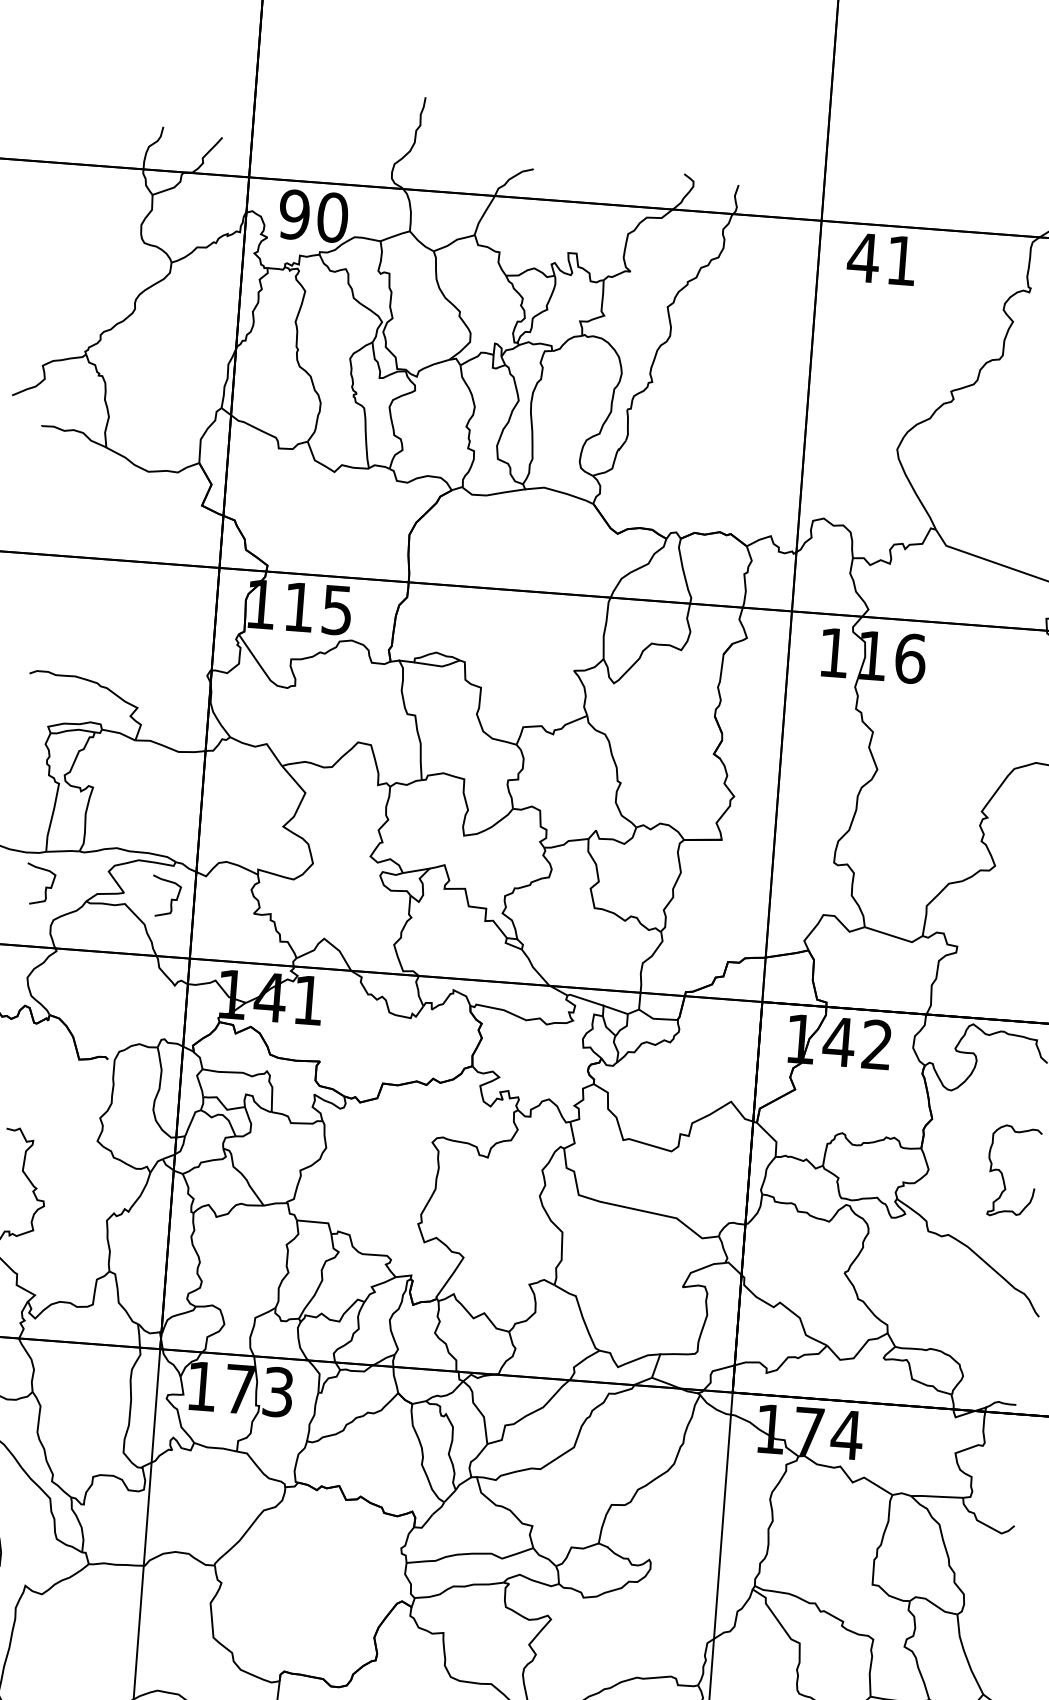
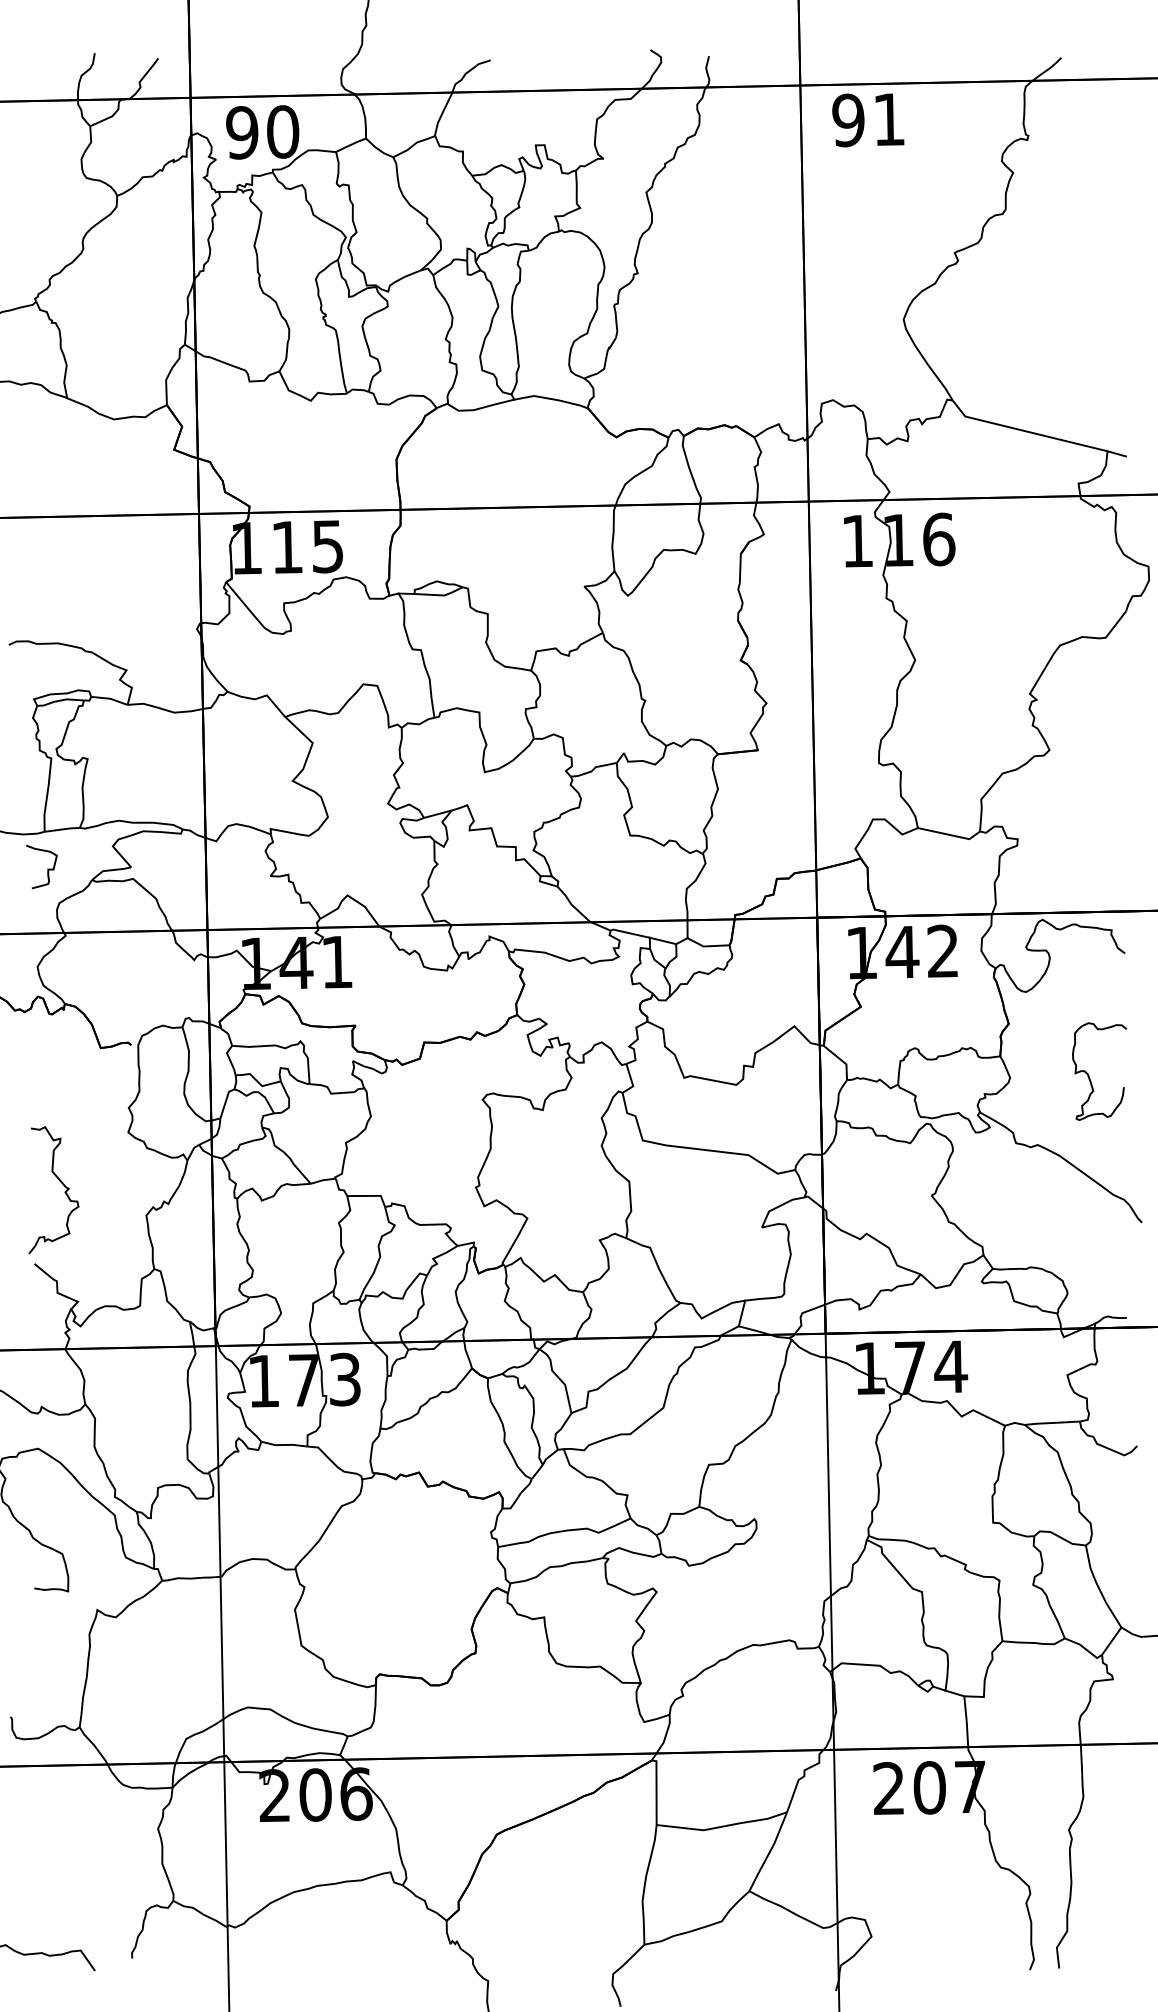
text: (863, 257) -> (848, 120), 41 -> 91
curve: (171, 898) -> (181, 868), removed

